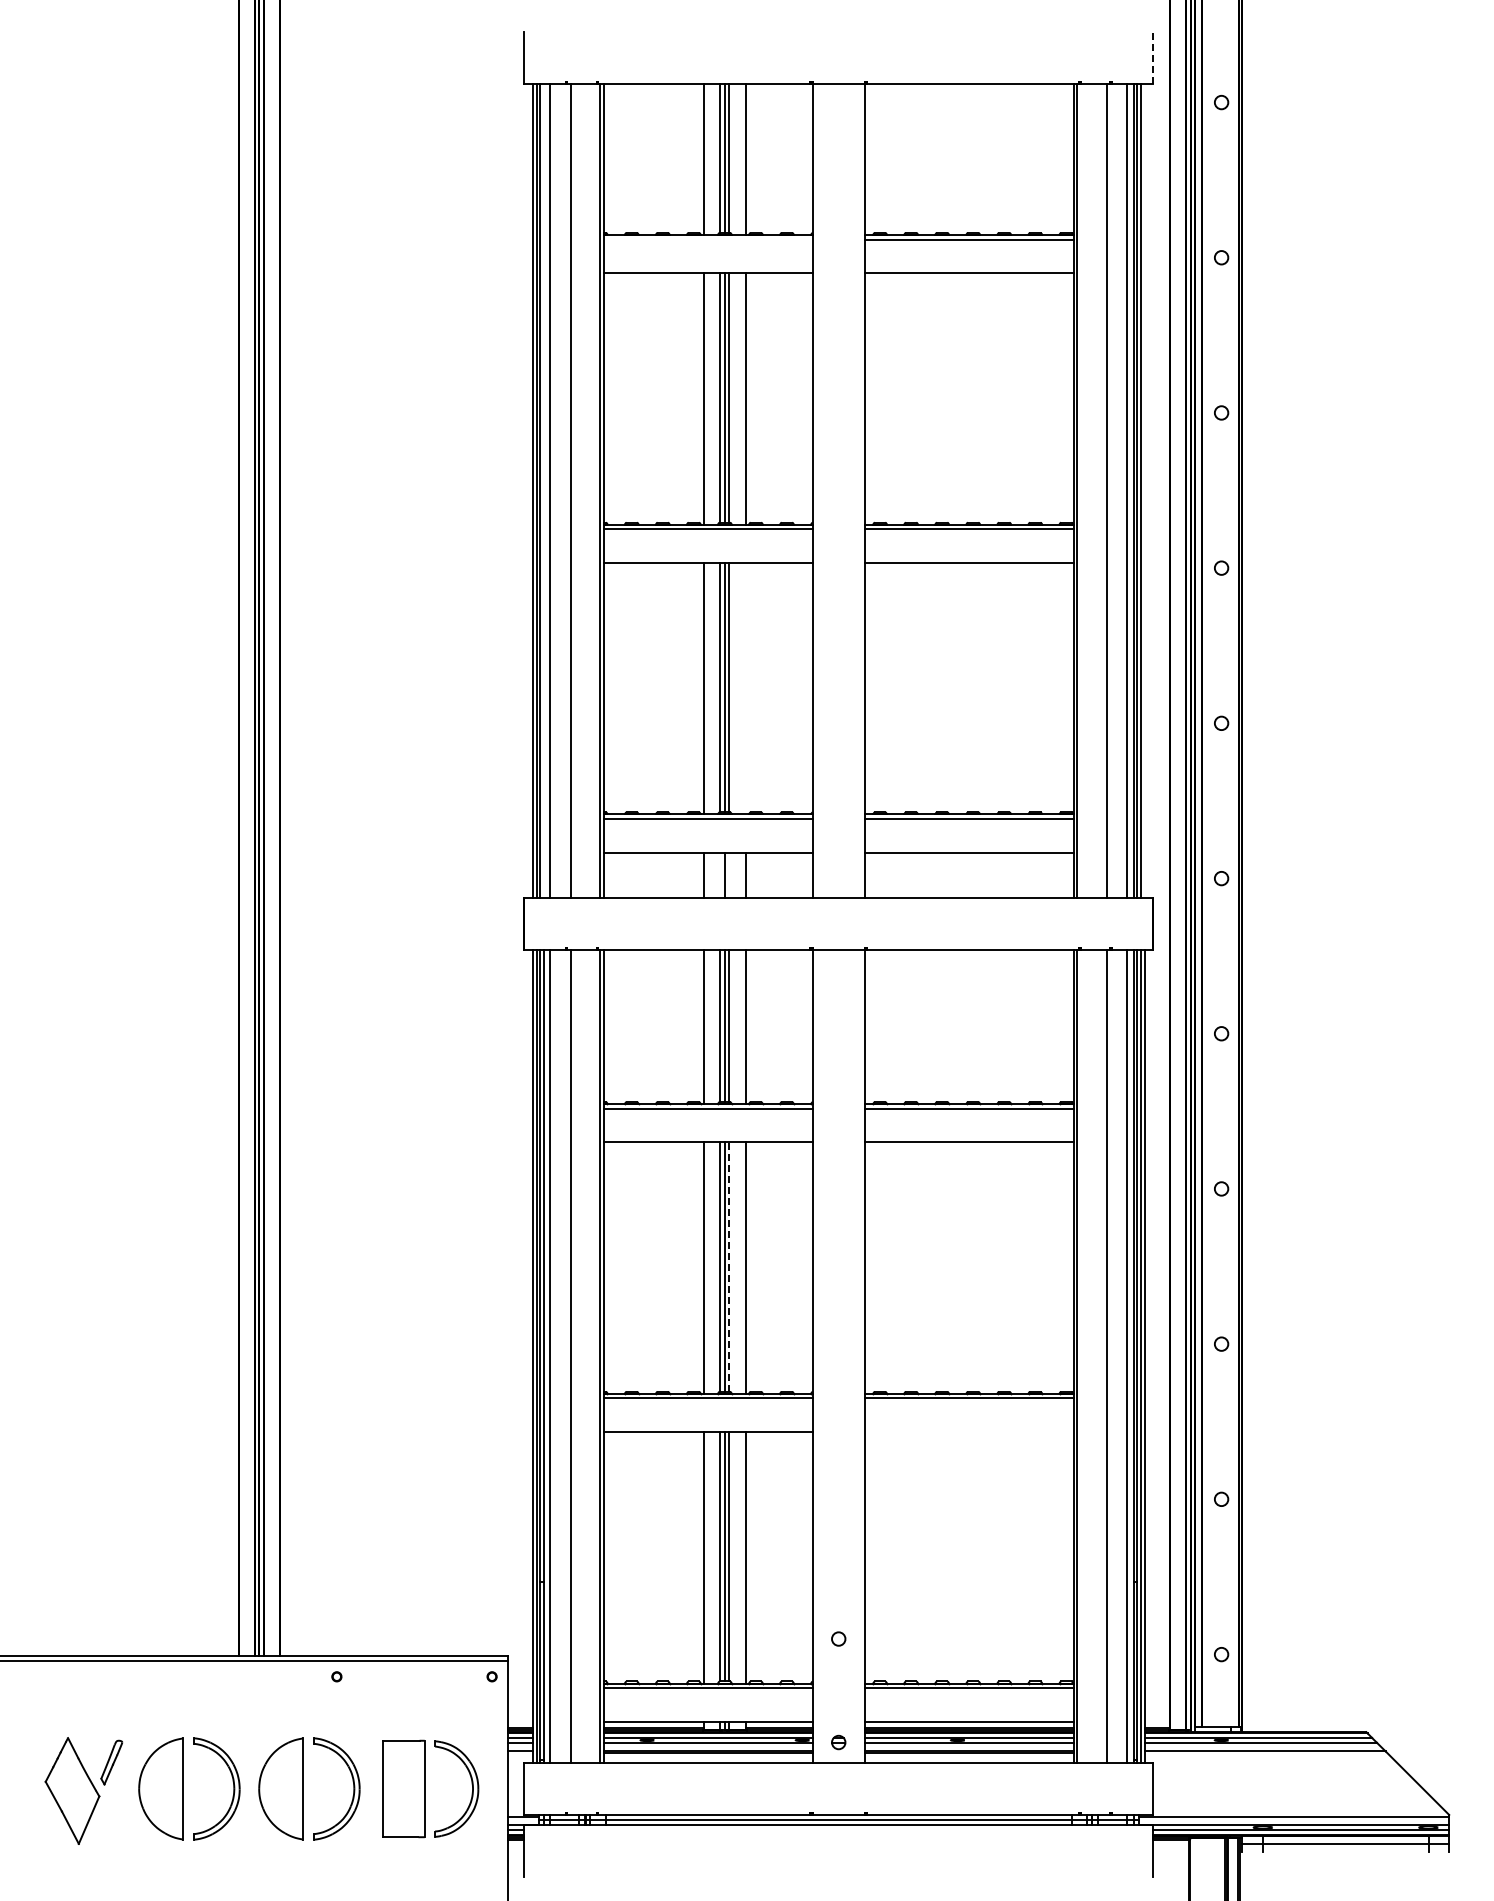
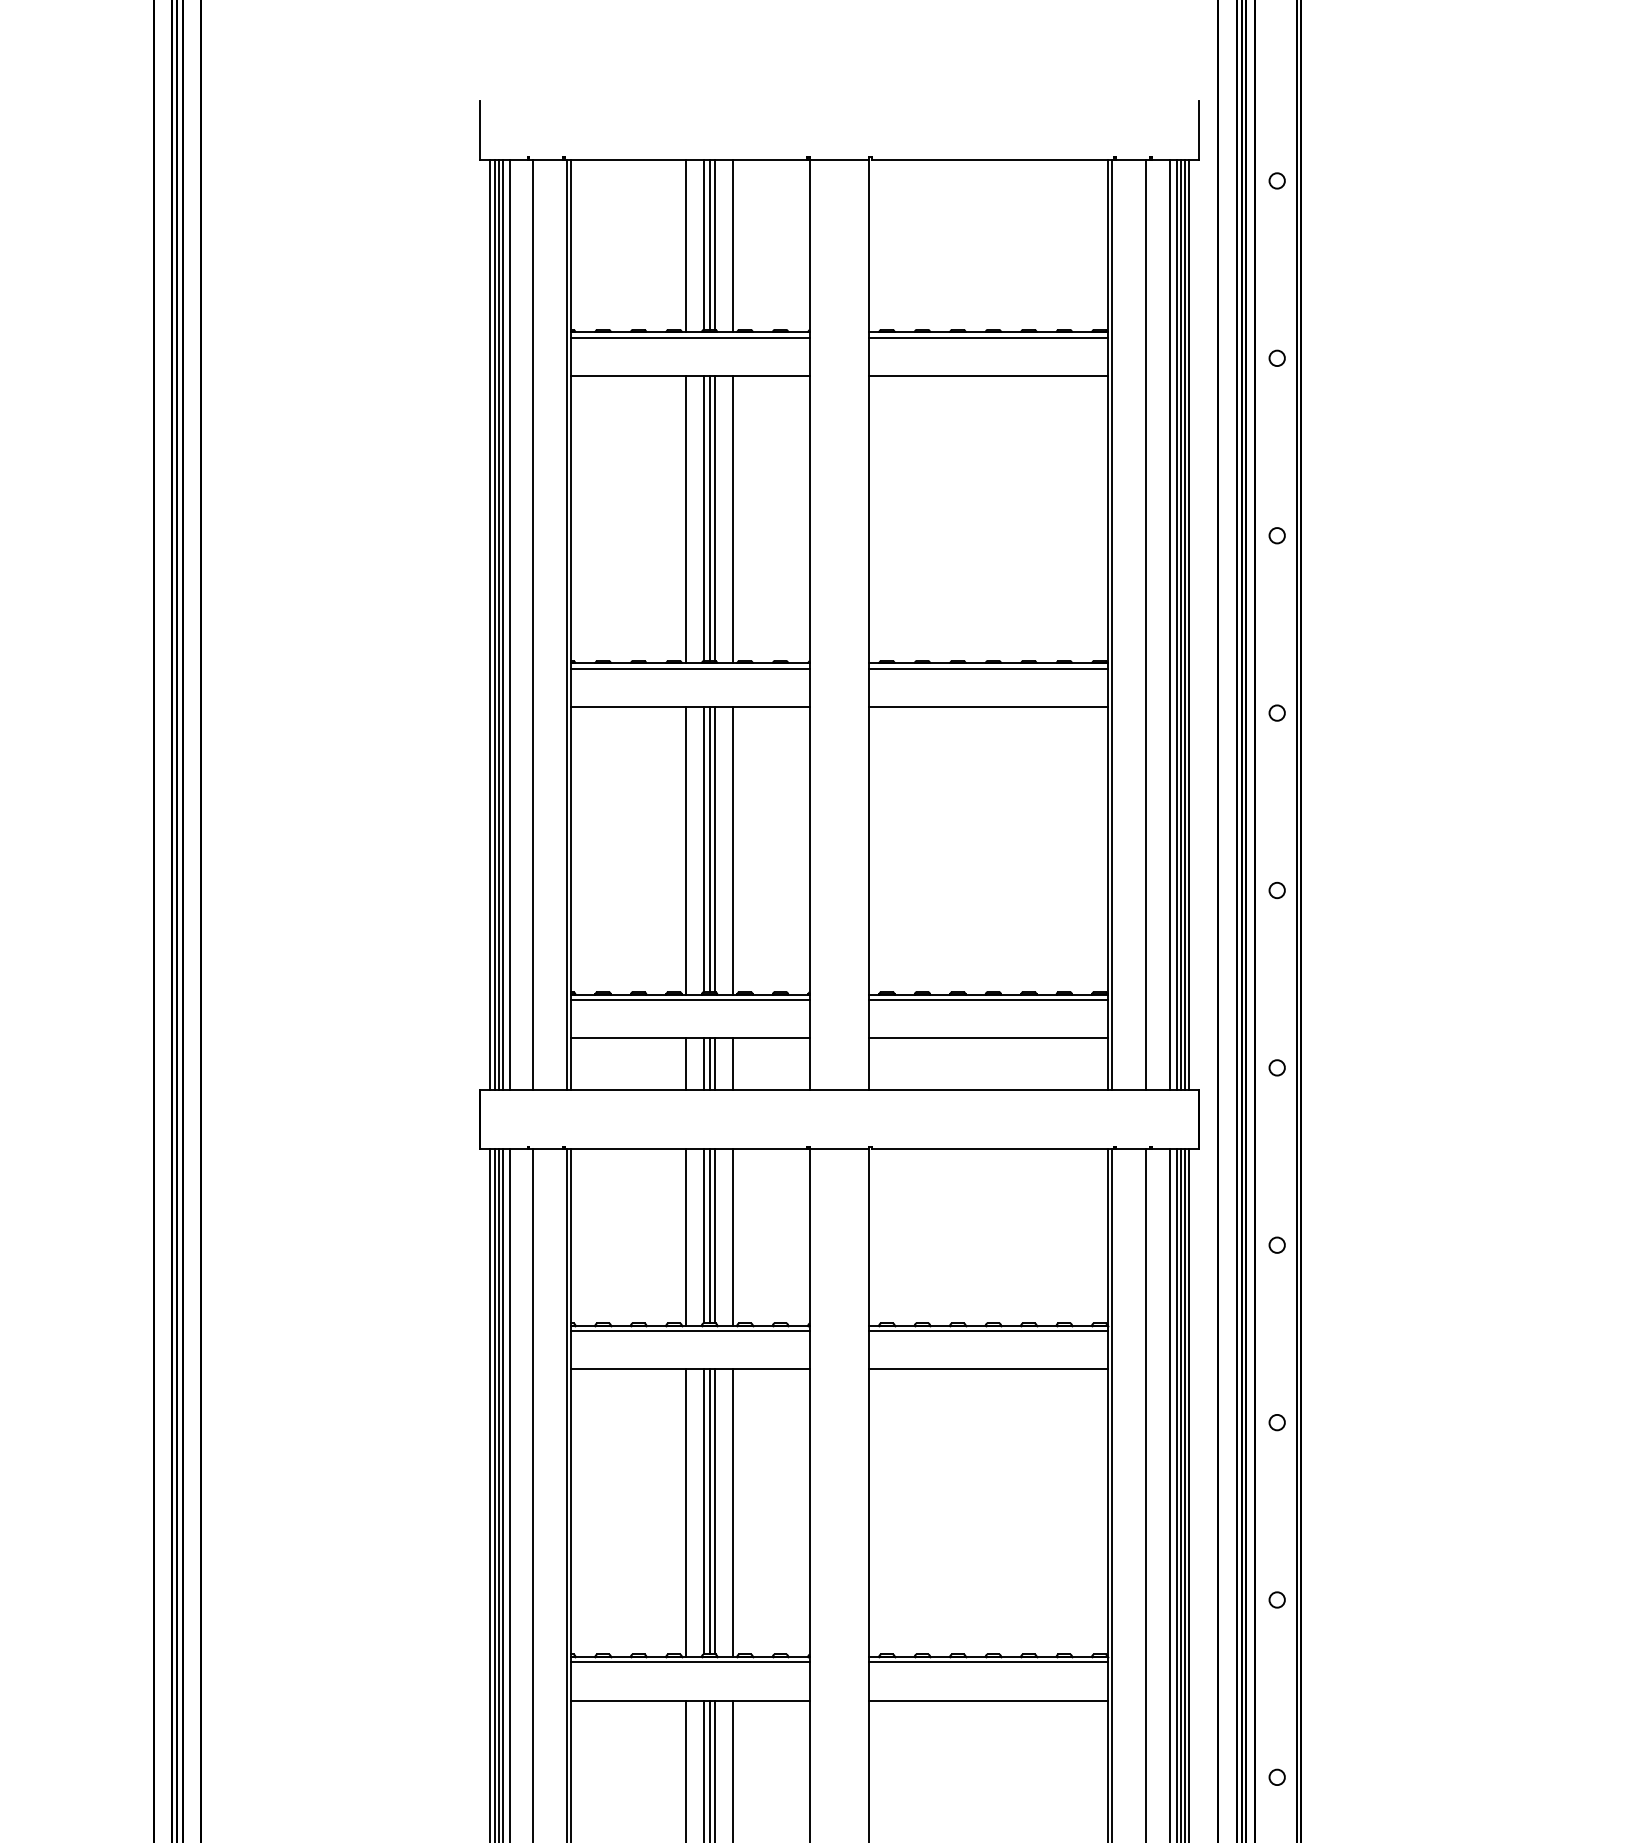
line: (1153, 58) -> (1199, 130), dashed -> solid
line: (707, 239) -> (689, 337), added
line: (543, 490) -> (502, 624), added
line: (1144, 490) -> (1189, 624), added
line: (745, 688) -> (733, 850), added
line: (720, 875) -> (704, 1064), added
line: (729, 875) -> (714, 1064), added
line: (729, 1267) -> (714, 1512), dashed -> solid
line: (968, 1432) -> (987, 1700), added

